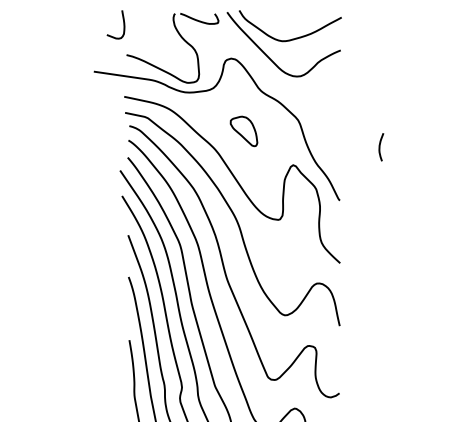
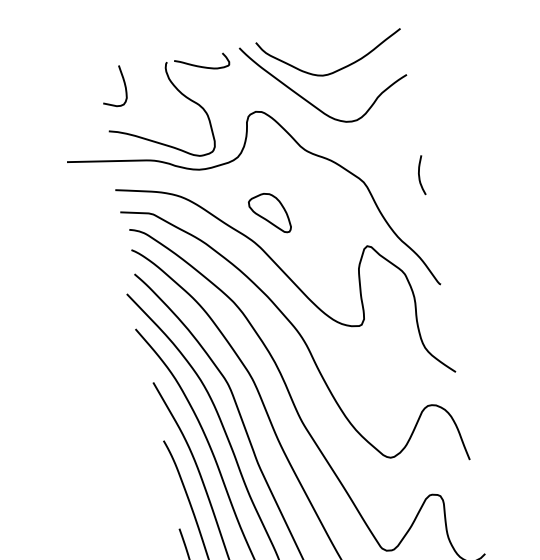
curve: (123, 24) -> (123, 84), moved
part: (243, 131) -> (269, 214), moved
curve: (380, 147) -> (420, 175), moved

